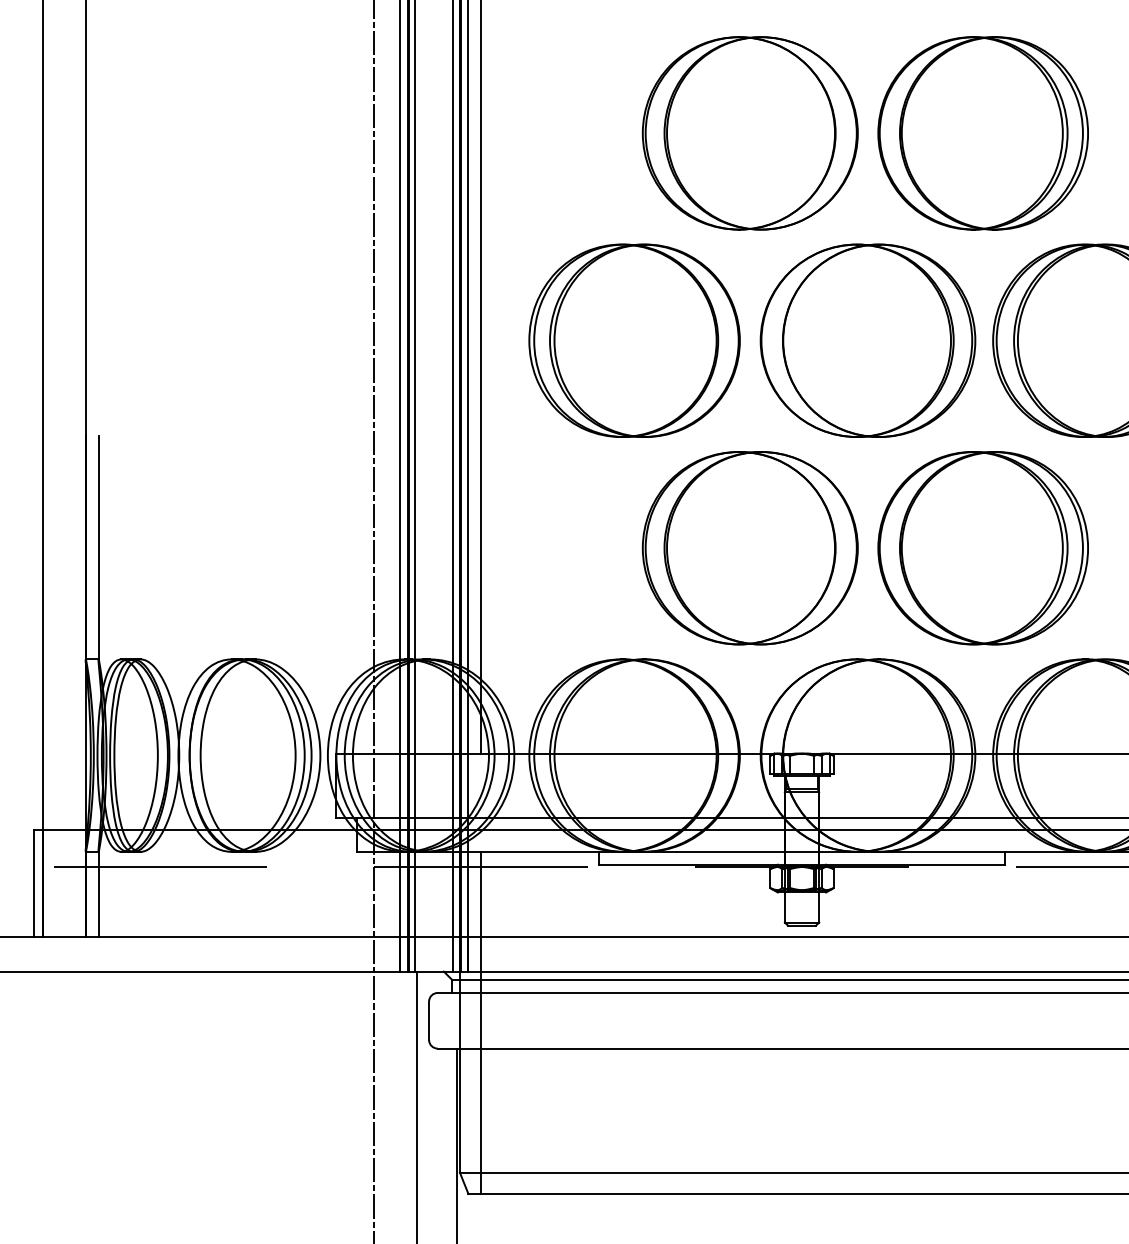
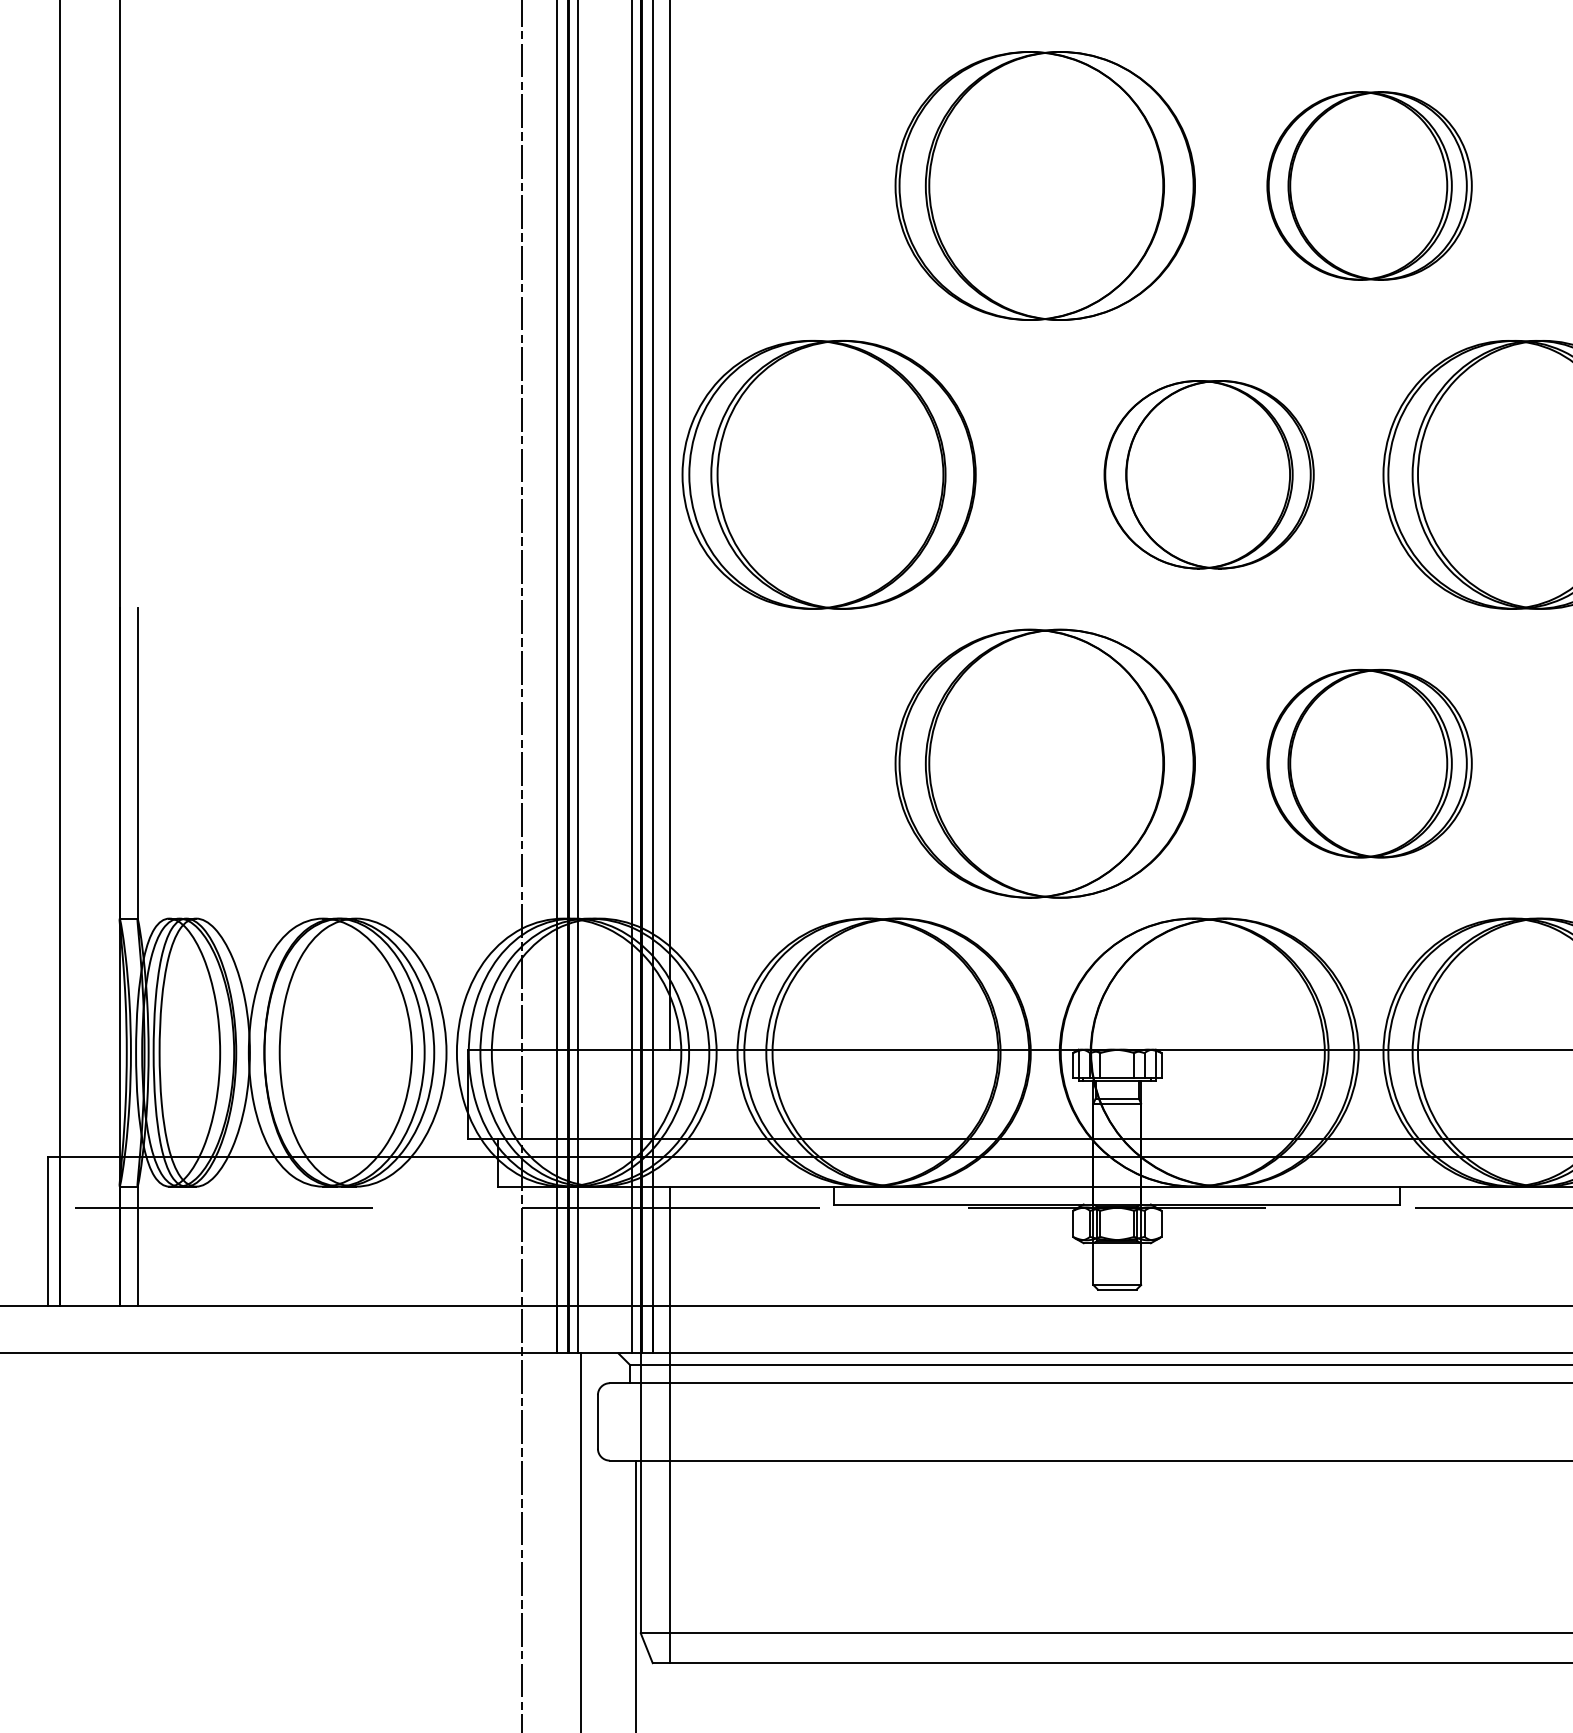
part: (983, 133) -> (1369, 185), size x0.7
part: (634, 340) -> (828, 474), moved
part: (867, 340) -> (1208, 474), size x0.7
part: (983, 548) -> (1369, 763), size x0.7

